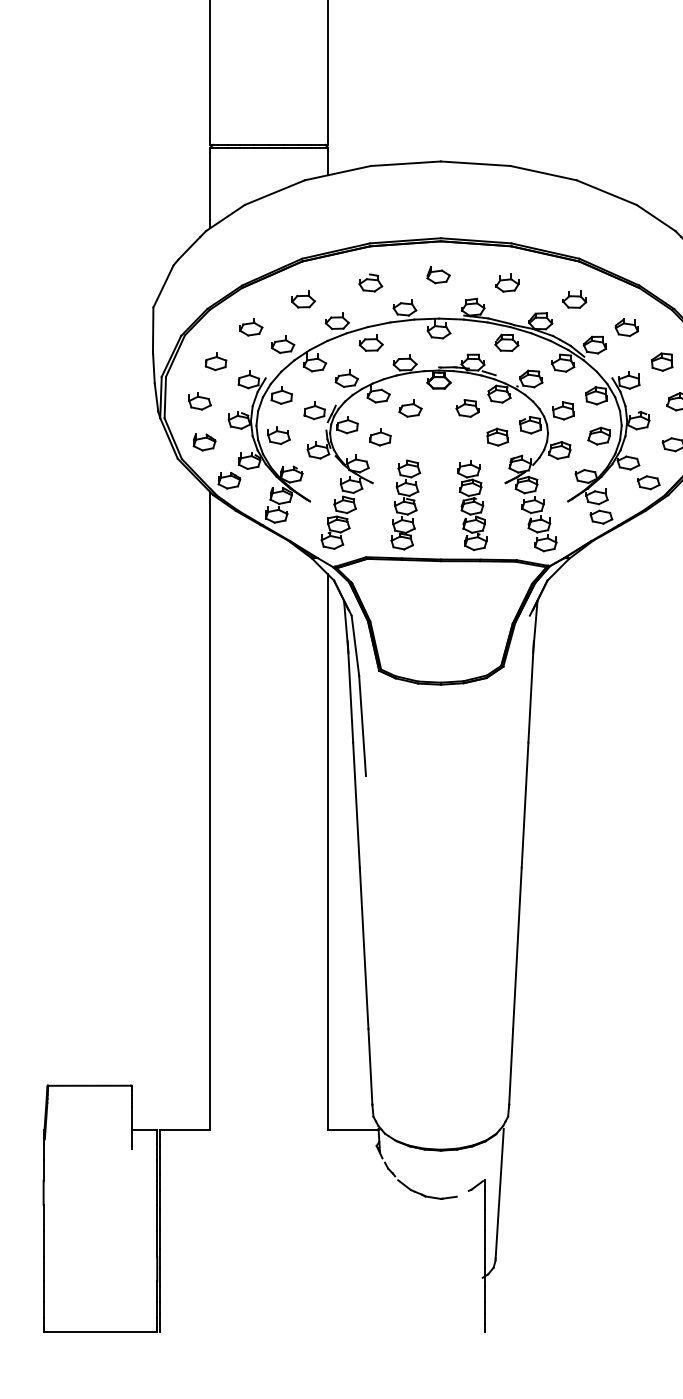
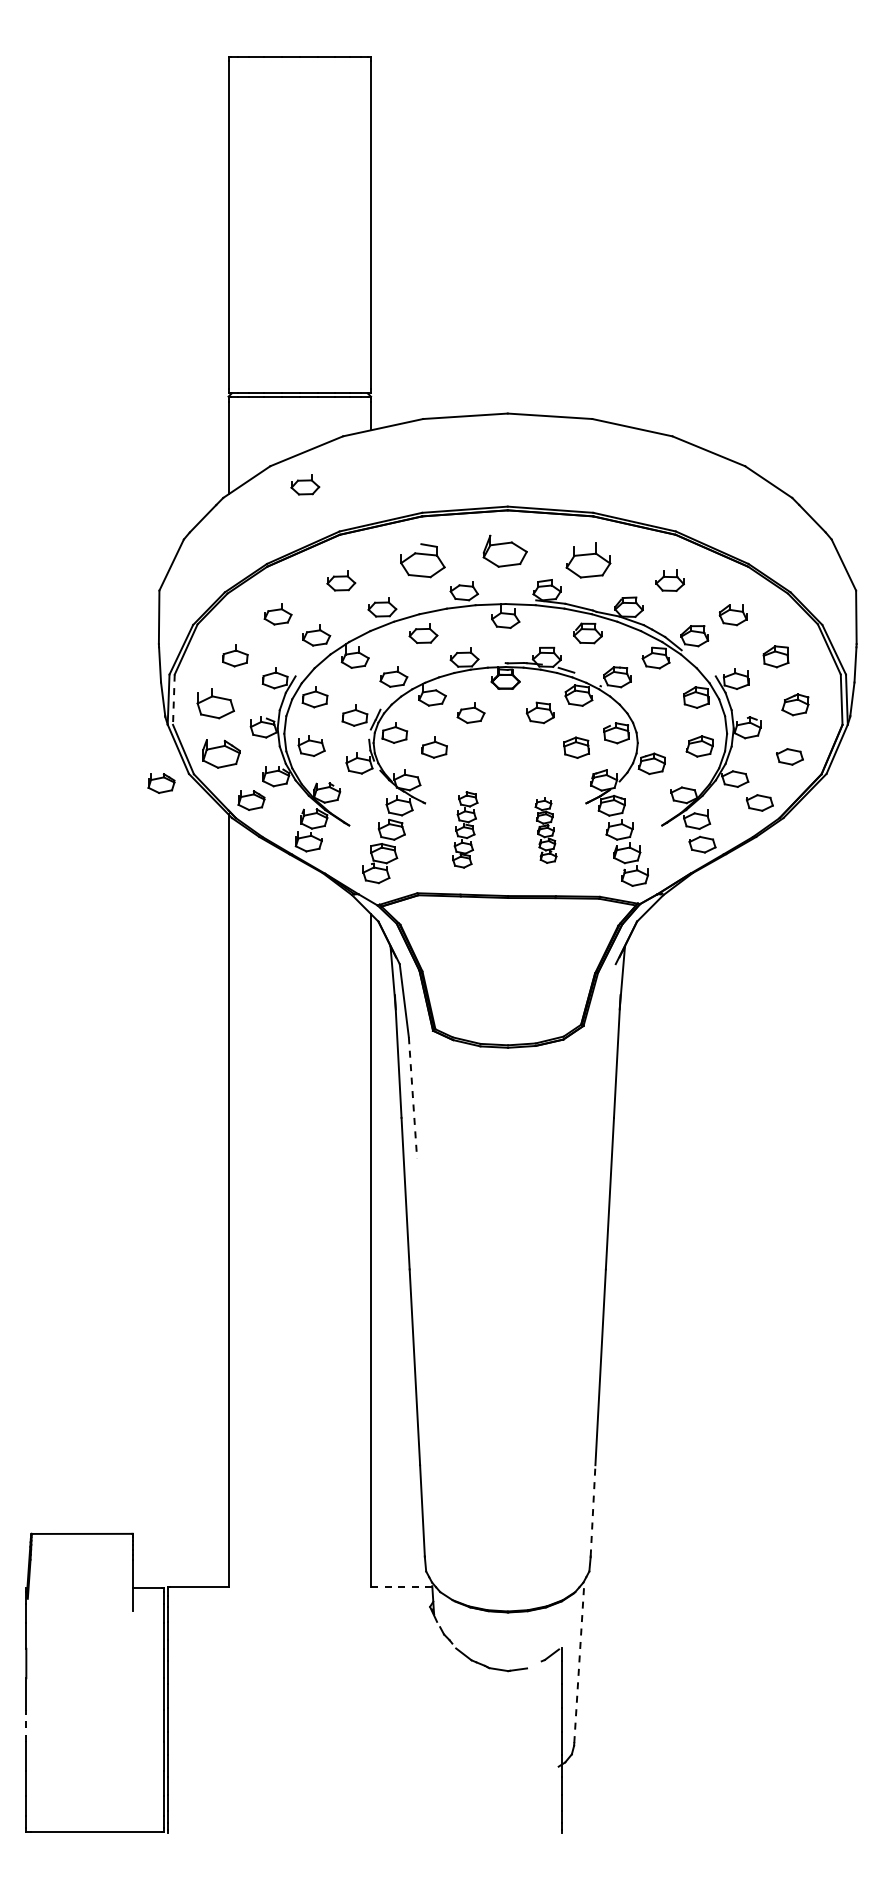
part: (273, 220) -> (305, 484), added
part: (438, 275) -> (504, 551), size x1.6
part: (370, 282) -> (422, 560), size x1.6
part: (507, 282) -> (588, 560), size x1.6
line: (165, 398) -> (173, 700), solid -> dashed
part: (200, 401) -> (216, 704), size x1.4
part: (563, 410) -> (656, 715), removed
part: (204, 441) -> (221, 753), size x1.4
part: (155, 466) -> (161, 783), added
part: (405, 504) -> (465, 829), size x0.7
part: (471, 505) -> (545, 830), size x0.6
line: (362, 725) -> (412, 1097), solid -> dashed
line: (511, 1066) -> (593, 1510), solid -> dashed
line: (353, 1129) -> (401, 1587), solid -> dashed
line: (499, 1193) -> (579, 1664), solid -> dashed
line: (43, 1243) -> (26, 1725), solid -> dashed

